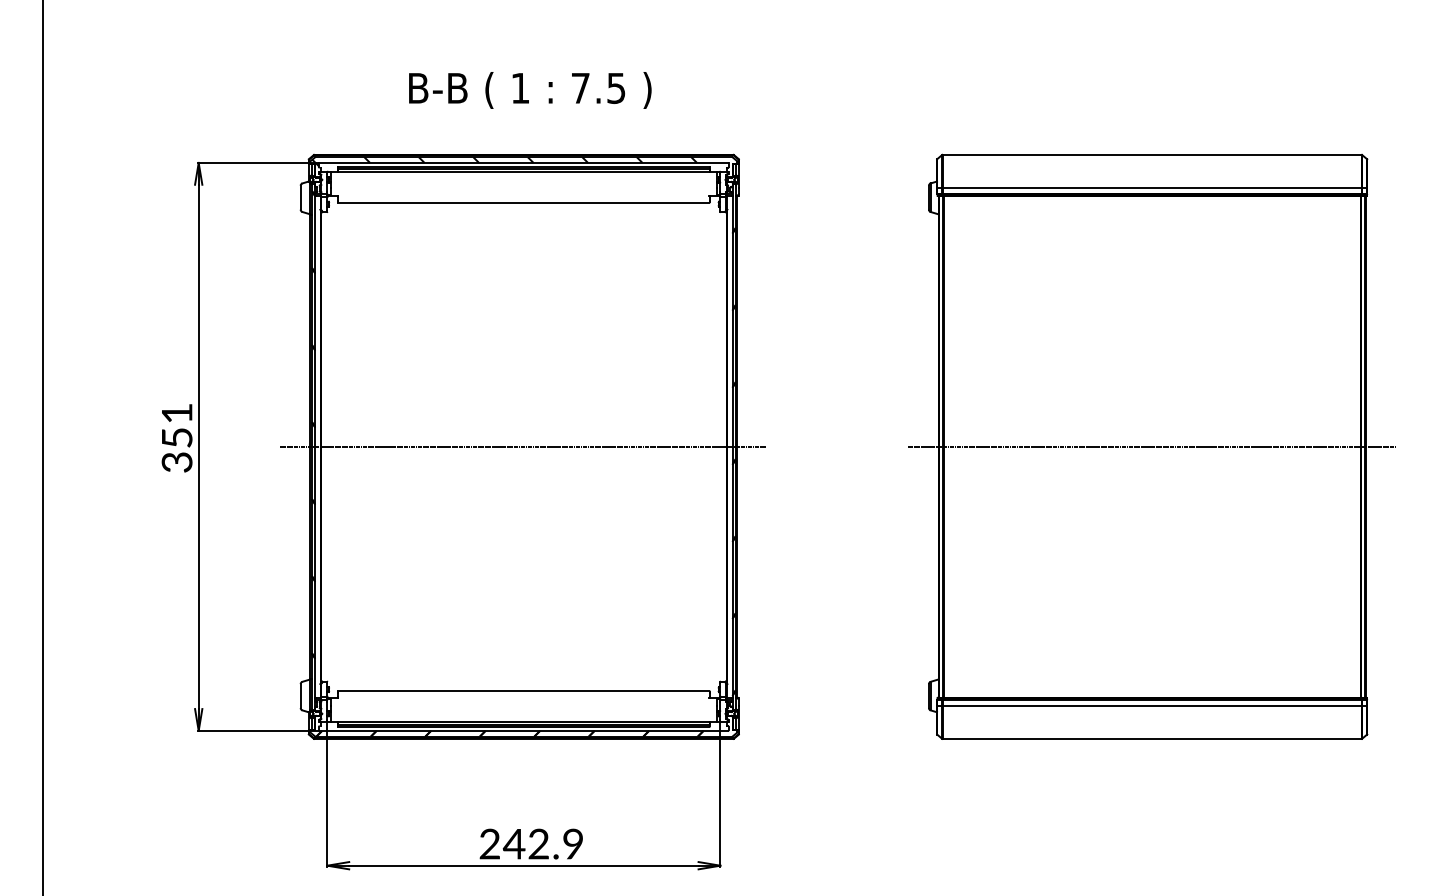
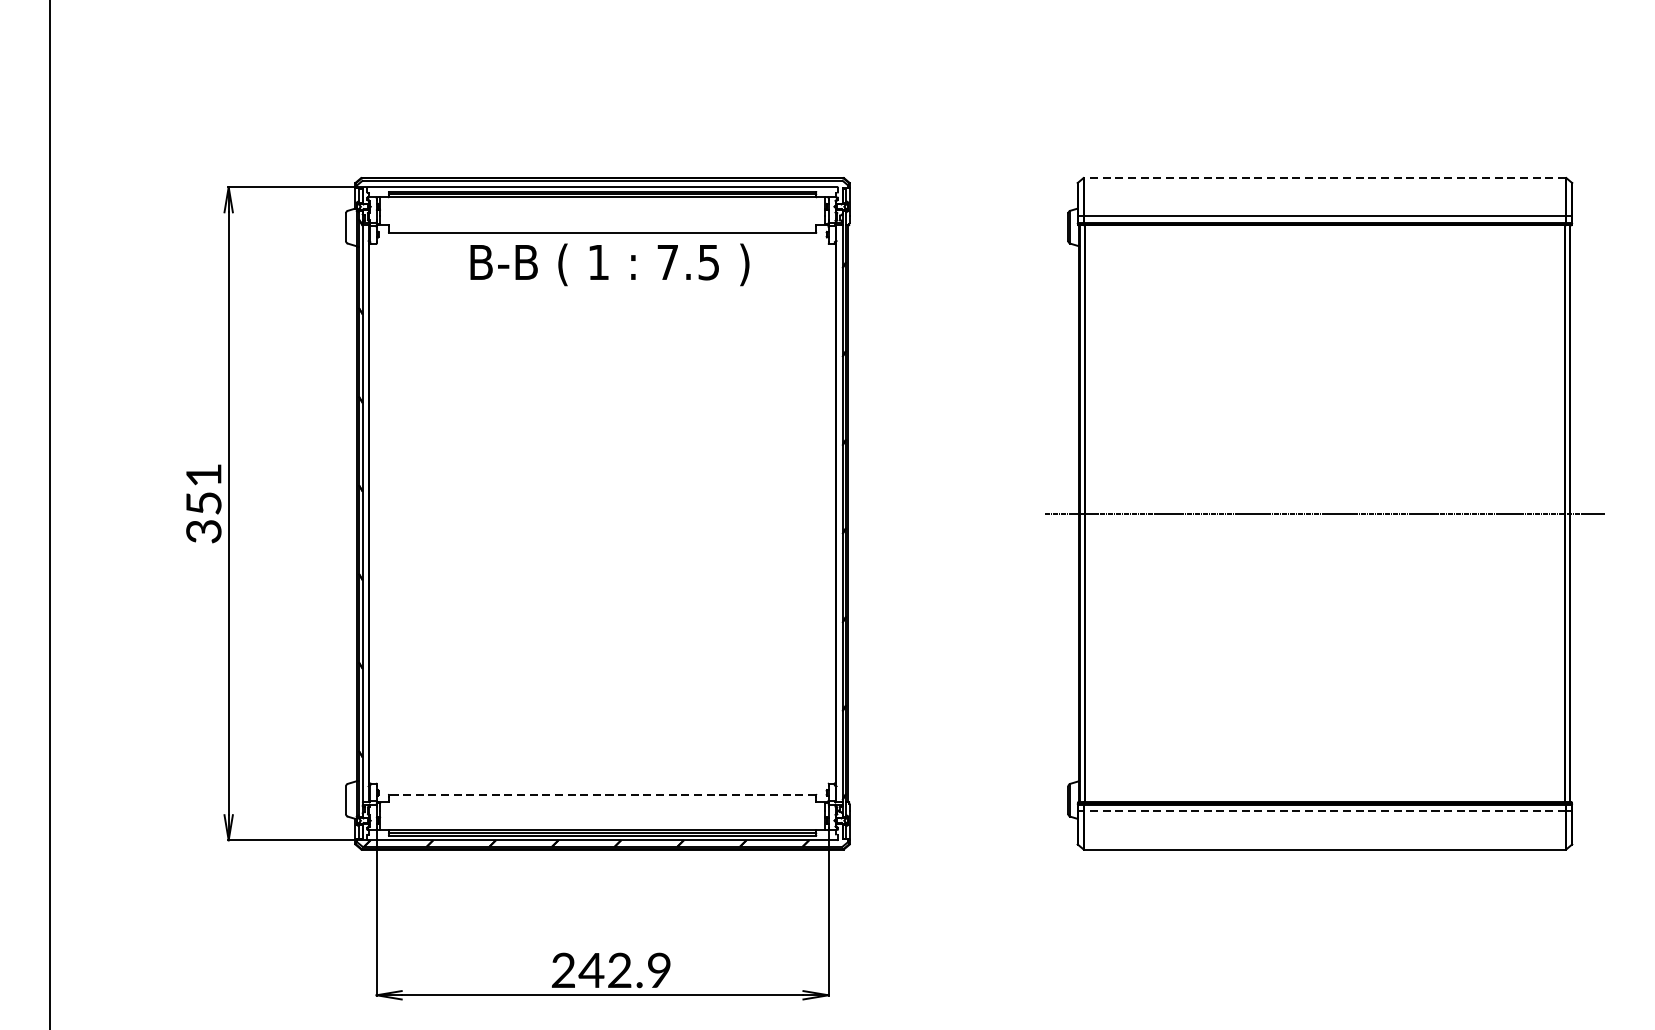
text: (530, 90) -> (610, 264), moved
line: (1152, 154) -> (1325, 177), solid -> dashed
hatch: (504, 162) -> (580, 186), removed
line: (523, 446) -> (602, 513), removed
line: (523, 691) -> (602, 794), solid -> dashed
line: (1152, 705) -> (1325, 811), solid -> dashed

